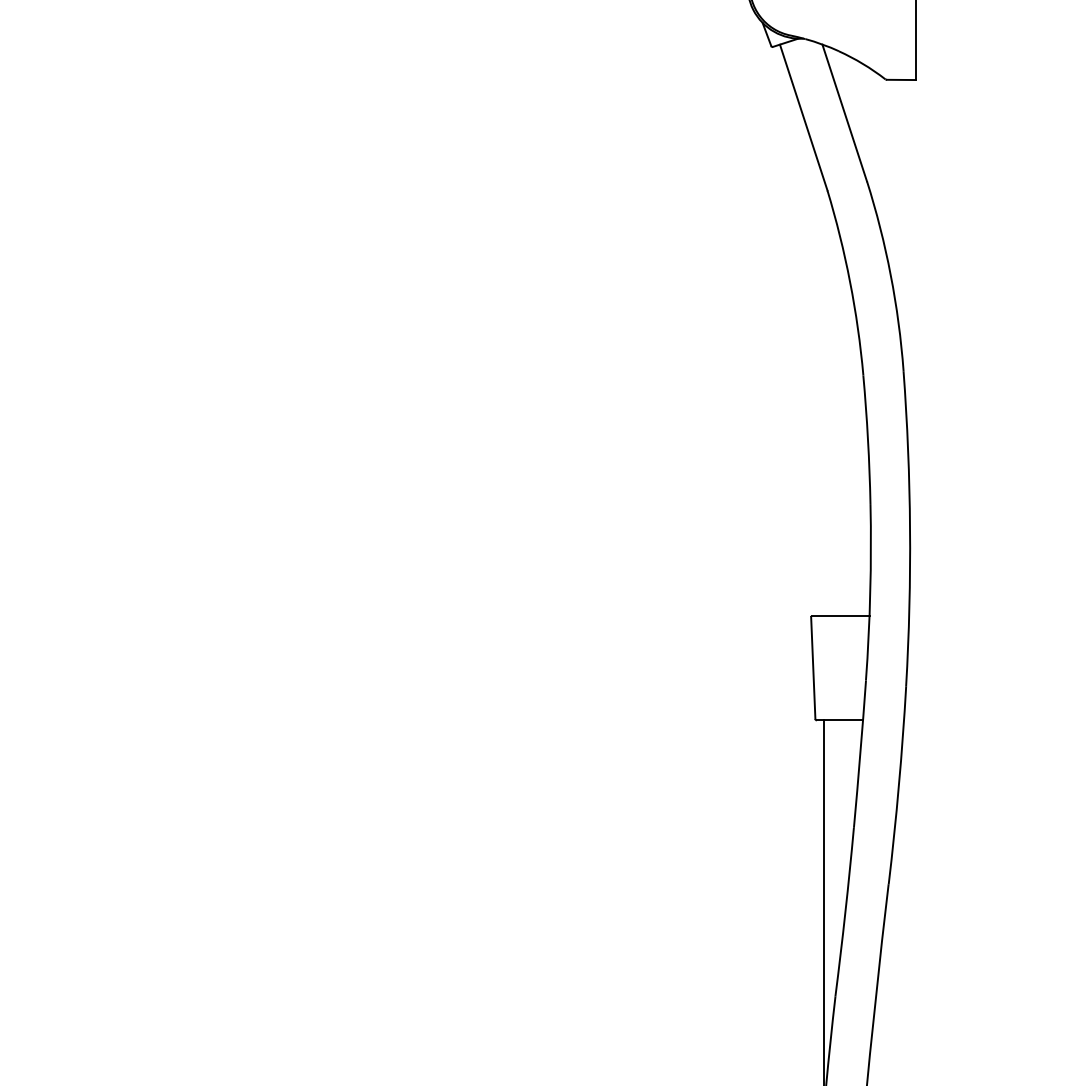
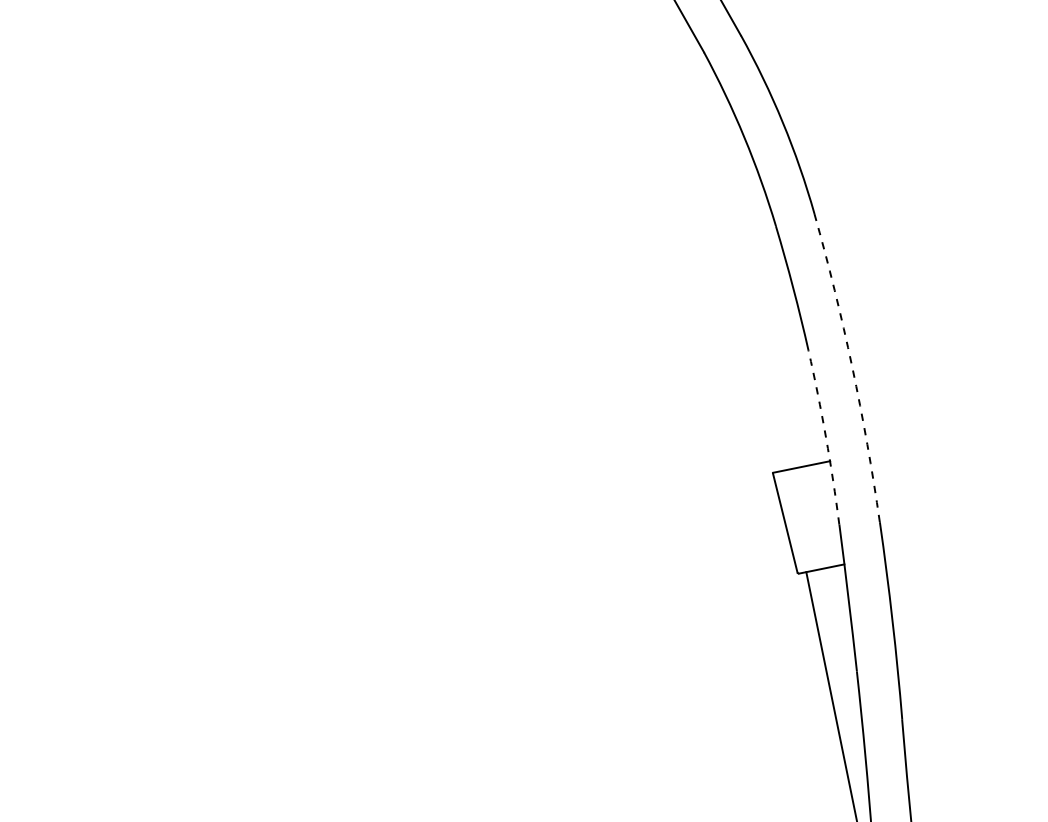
arc: (910, 528) -> (852, 366), solid -> dashed
arc: (870, 592) -> (826, 437), solid -> dashed

